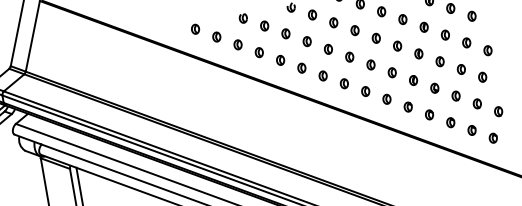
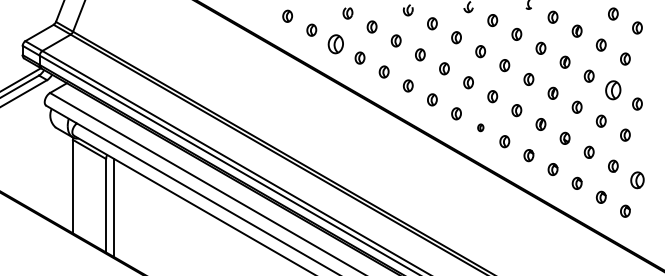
part: (466, 42) -> (613, 89), size x1.6
part: (237, 44) -> (335, 43), size x1.6
part: (365, 91) -> (480, 127), size x0.6
part: (498, 111) -> (637, 179), size x1.4

